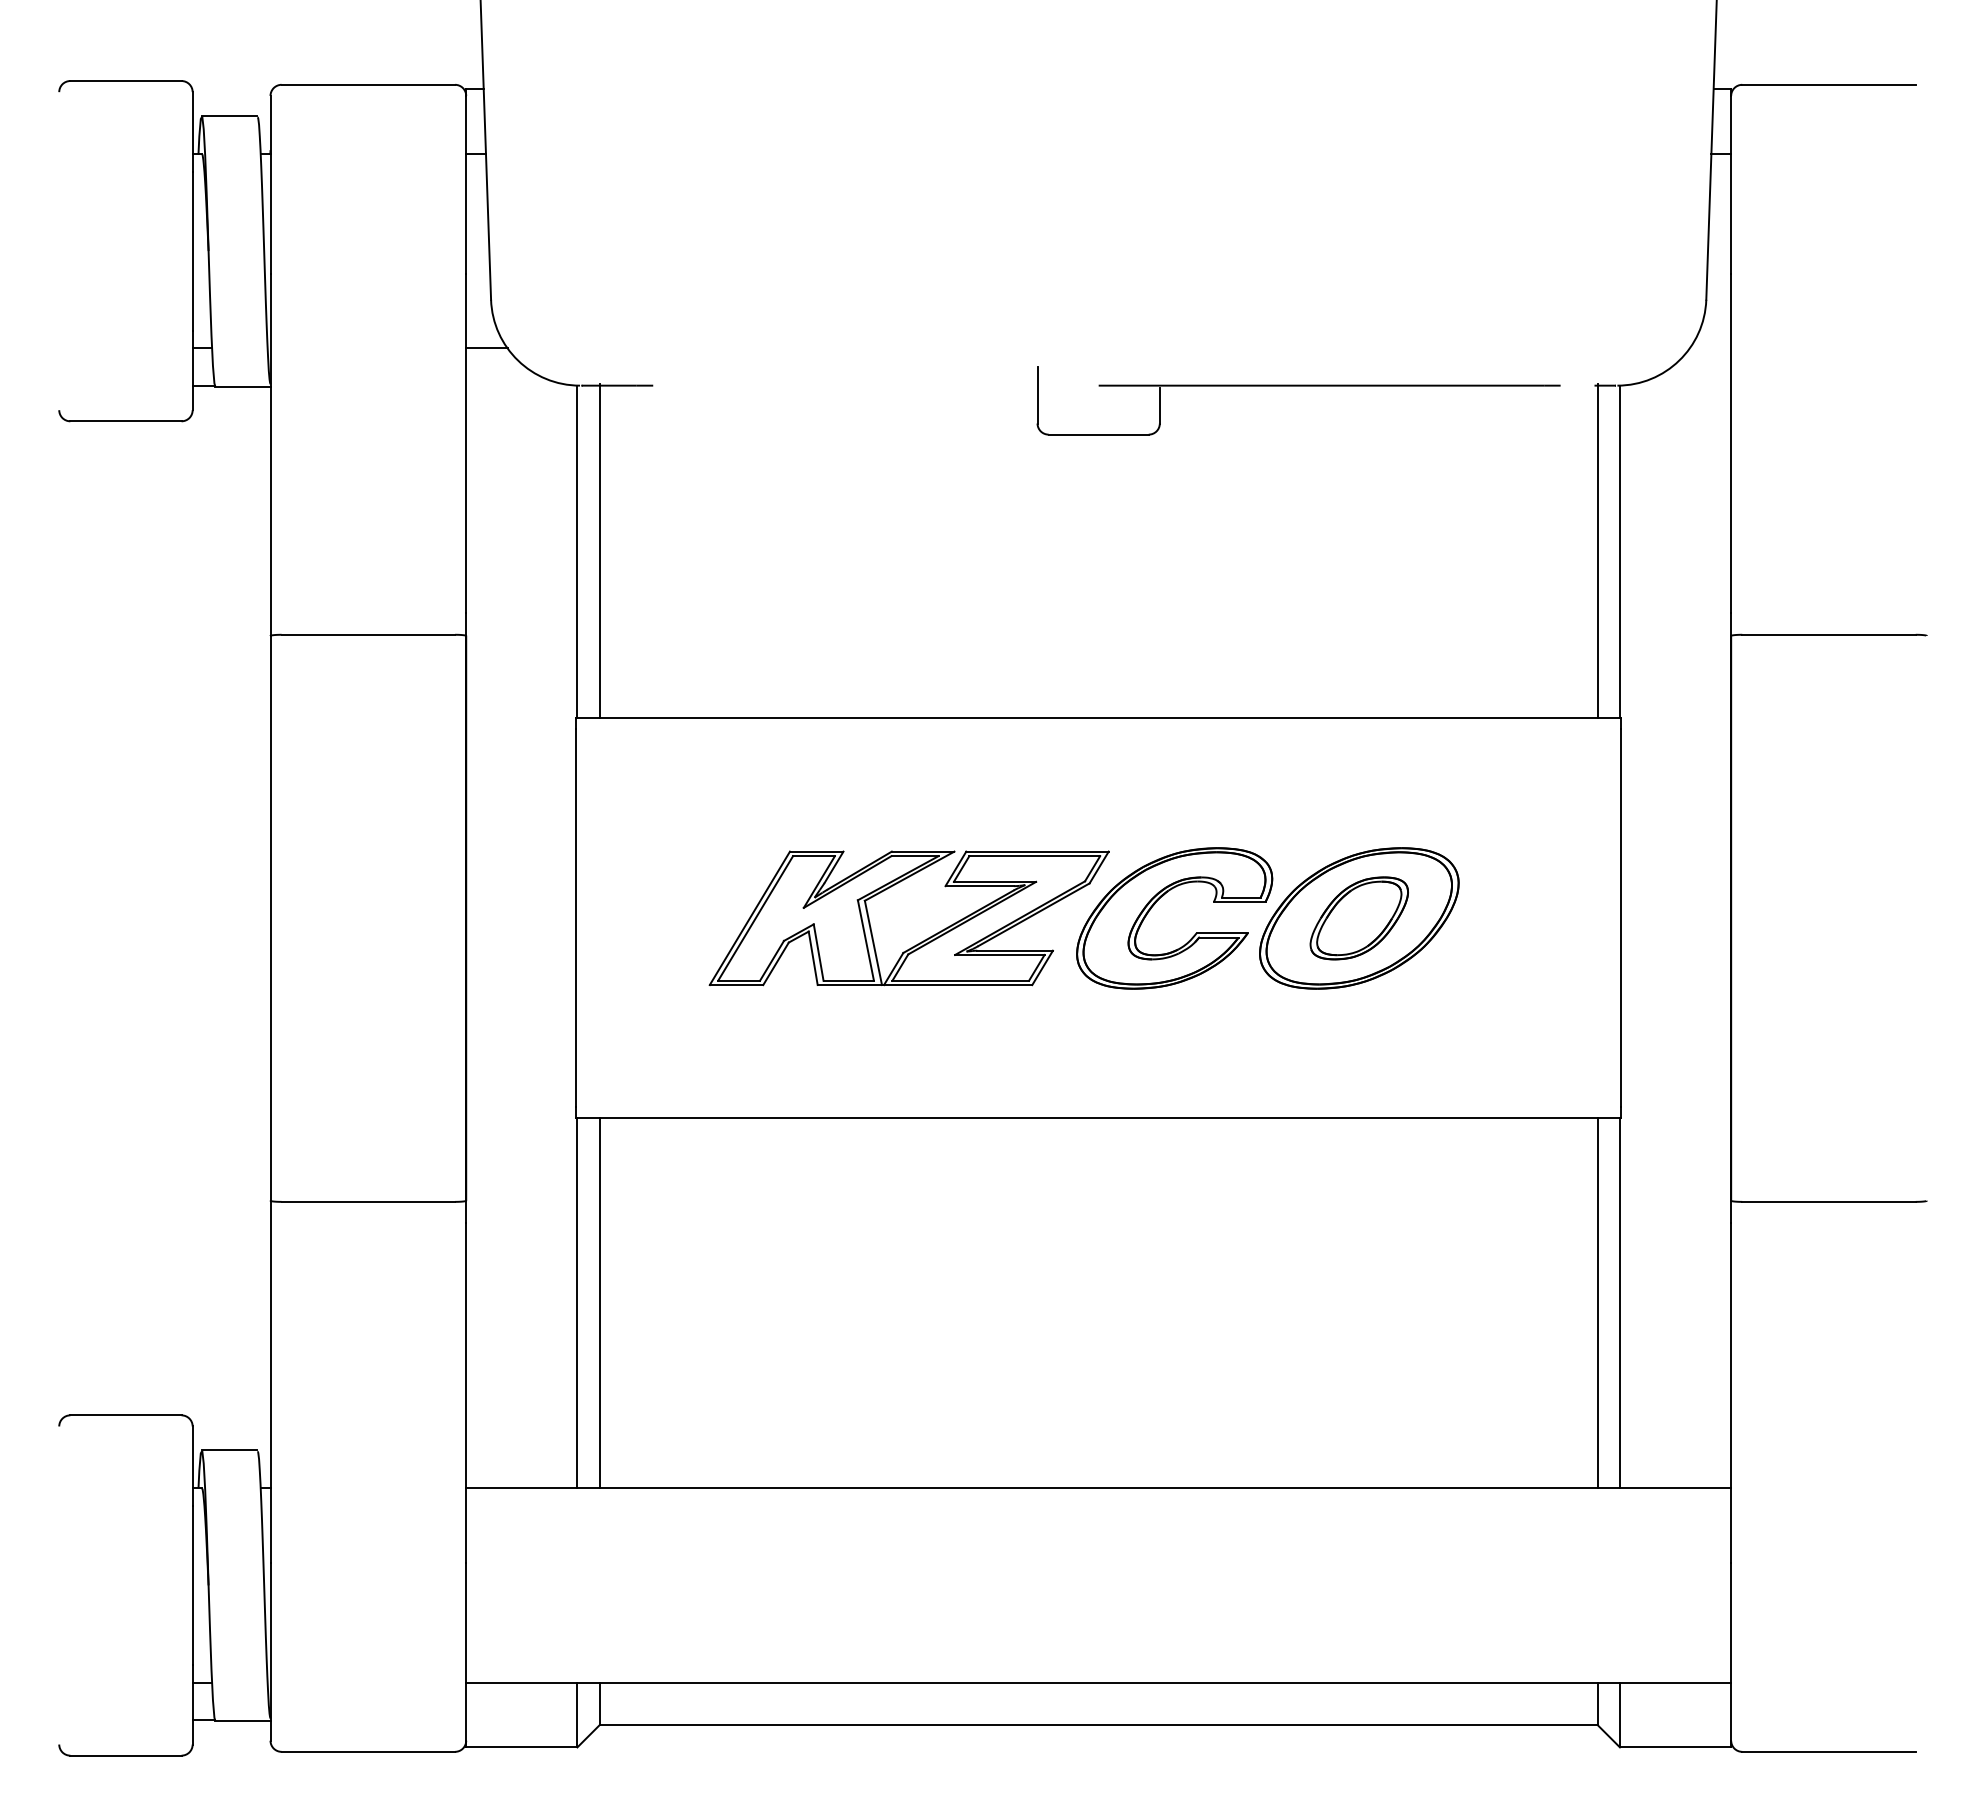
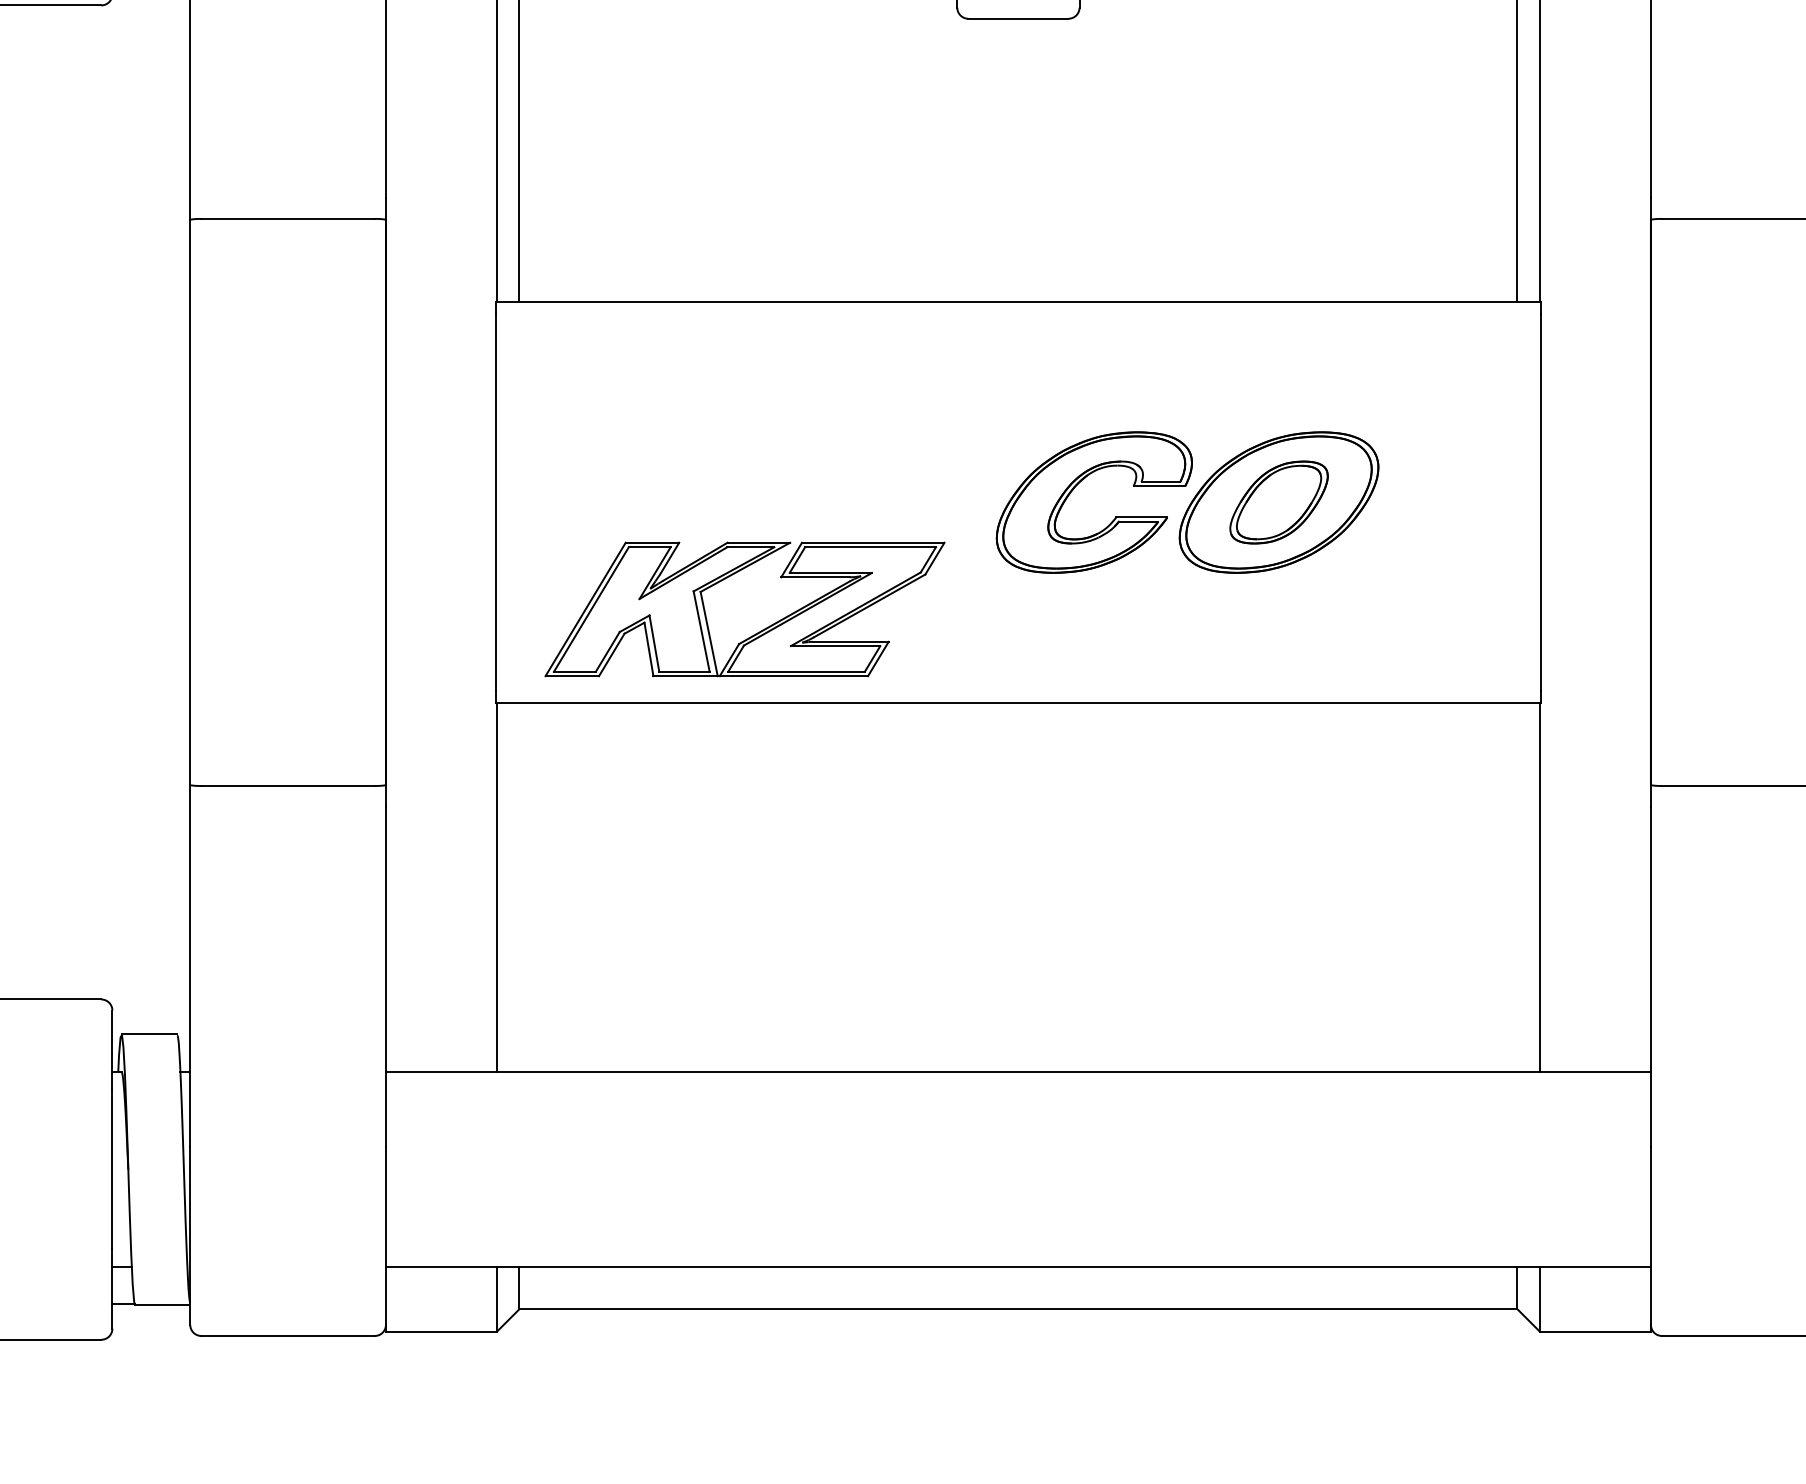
part: (924, 939) -> (760, 630), moved
line: (599, 1303) -> (519, 887), removed
line: (1597, 1303) -> (1517, 887), removed

